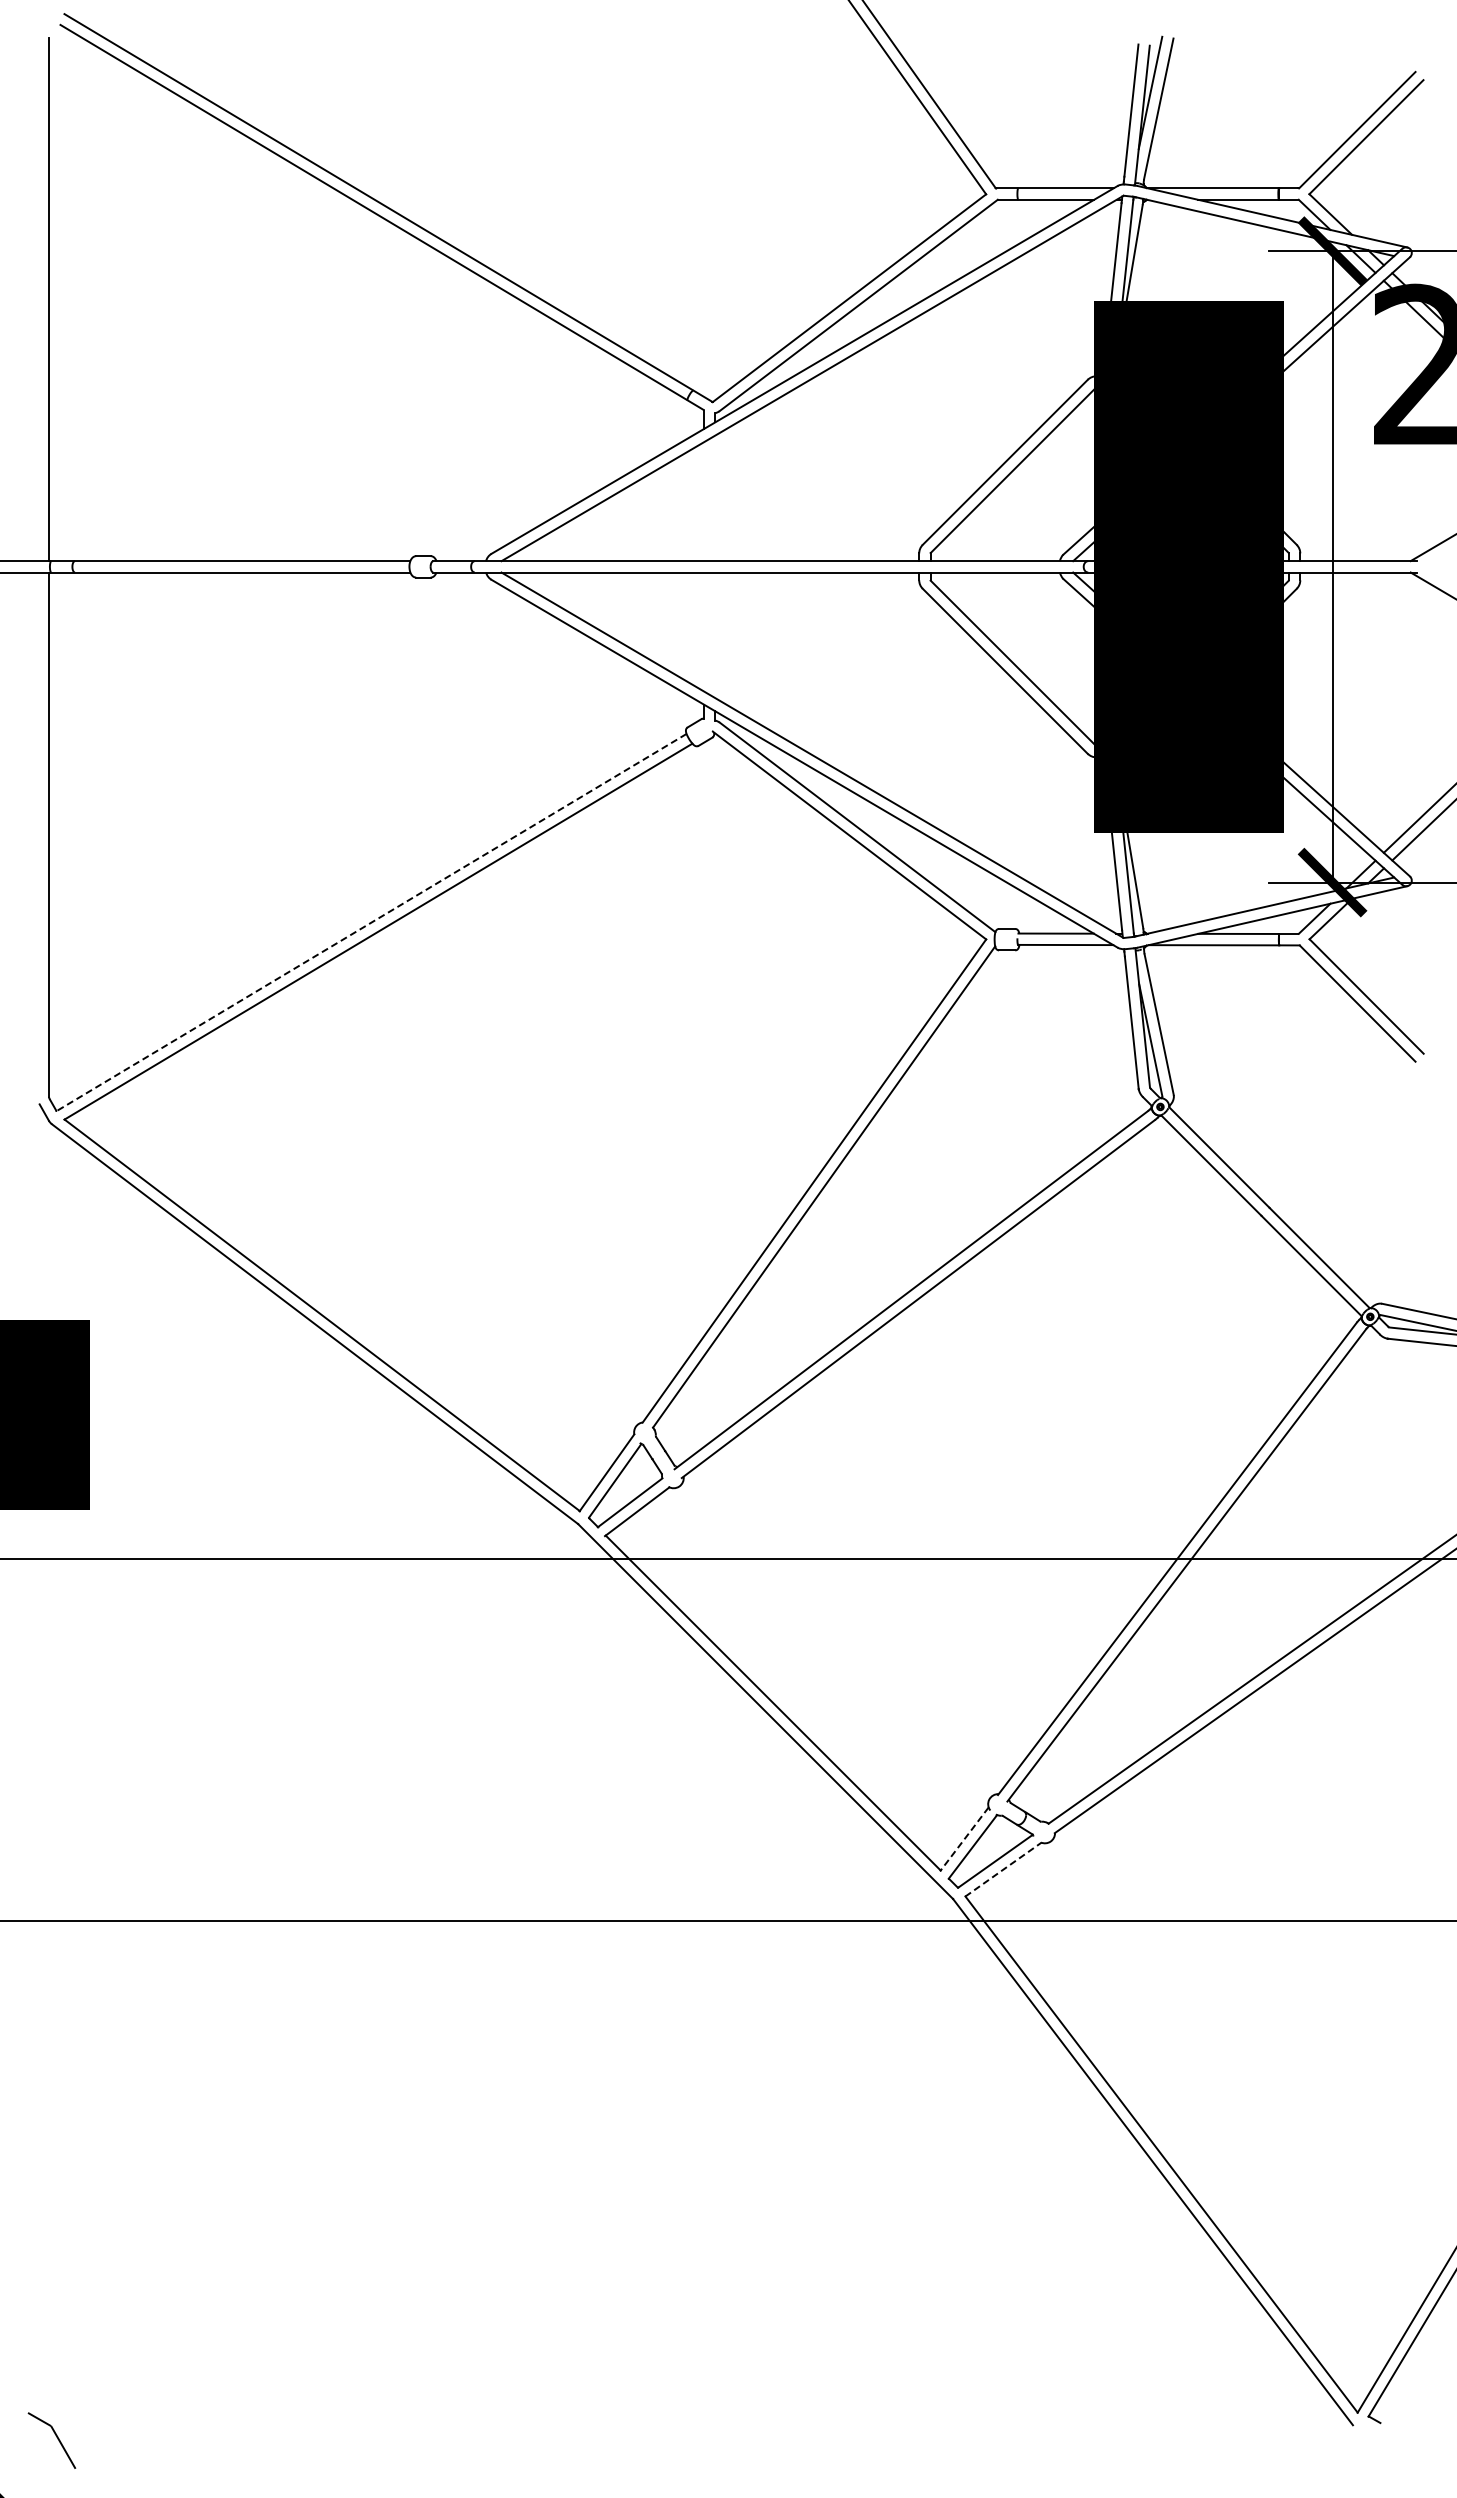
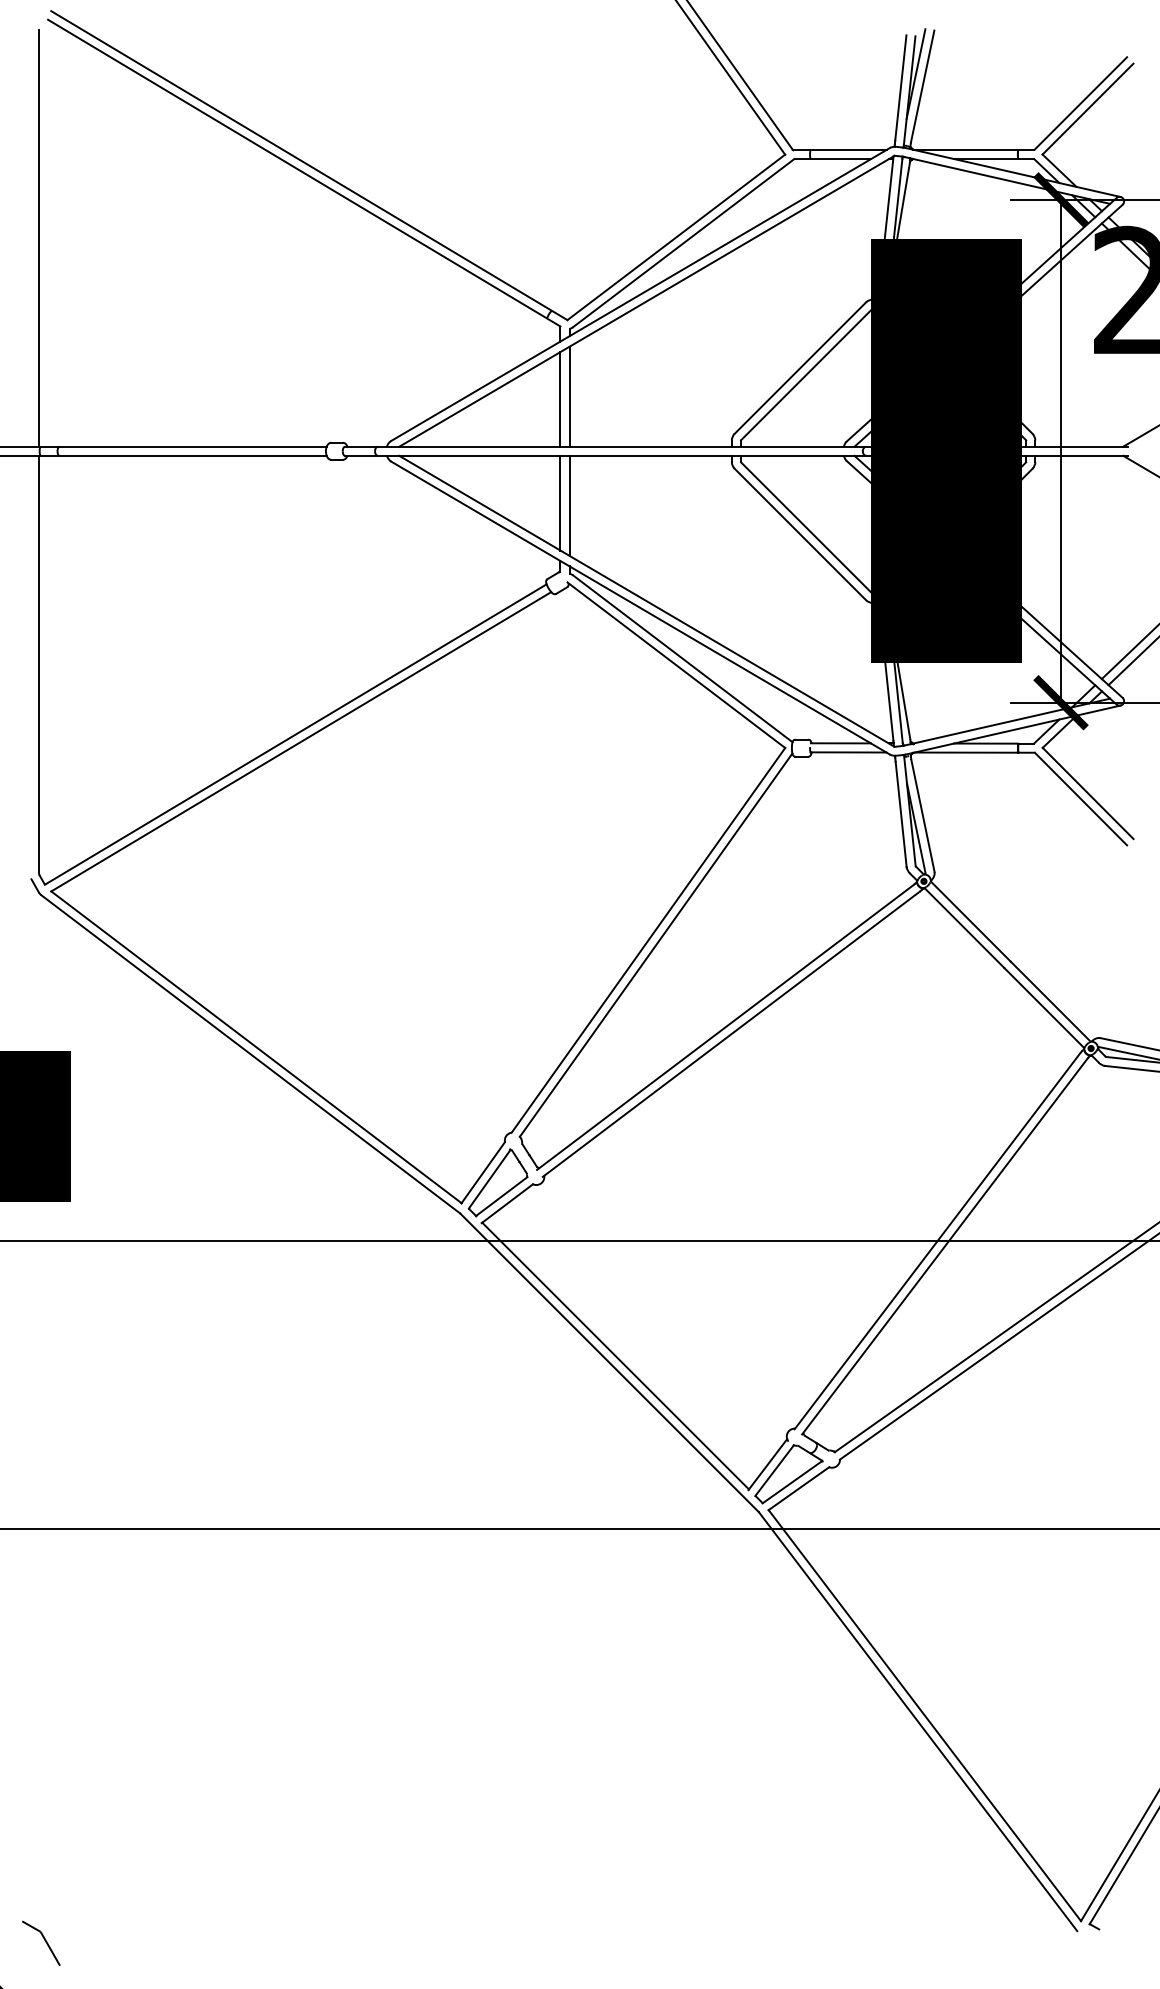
line: (715, 498) -> (569, 396), added
line: (703, 501) -> (560, 399), added
line: (703, 631) -> (560, 502), added
line: (715, 635) -> (569, 505), added
line: (371, 922) -> (295, 734), dashed -> solid
line: (964, 1839) -> (767, 1464), dashed -> solid
line: (1003, 1869) -> (798, 1488), dashed -> solid

